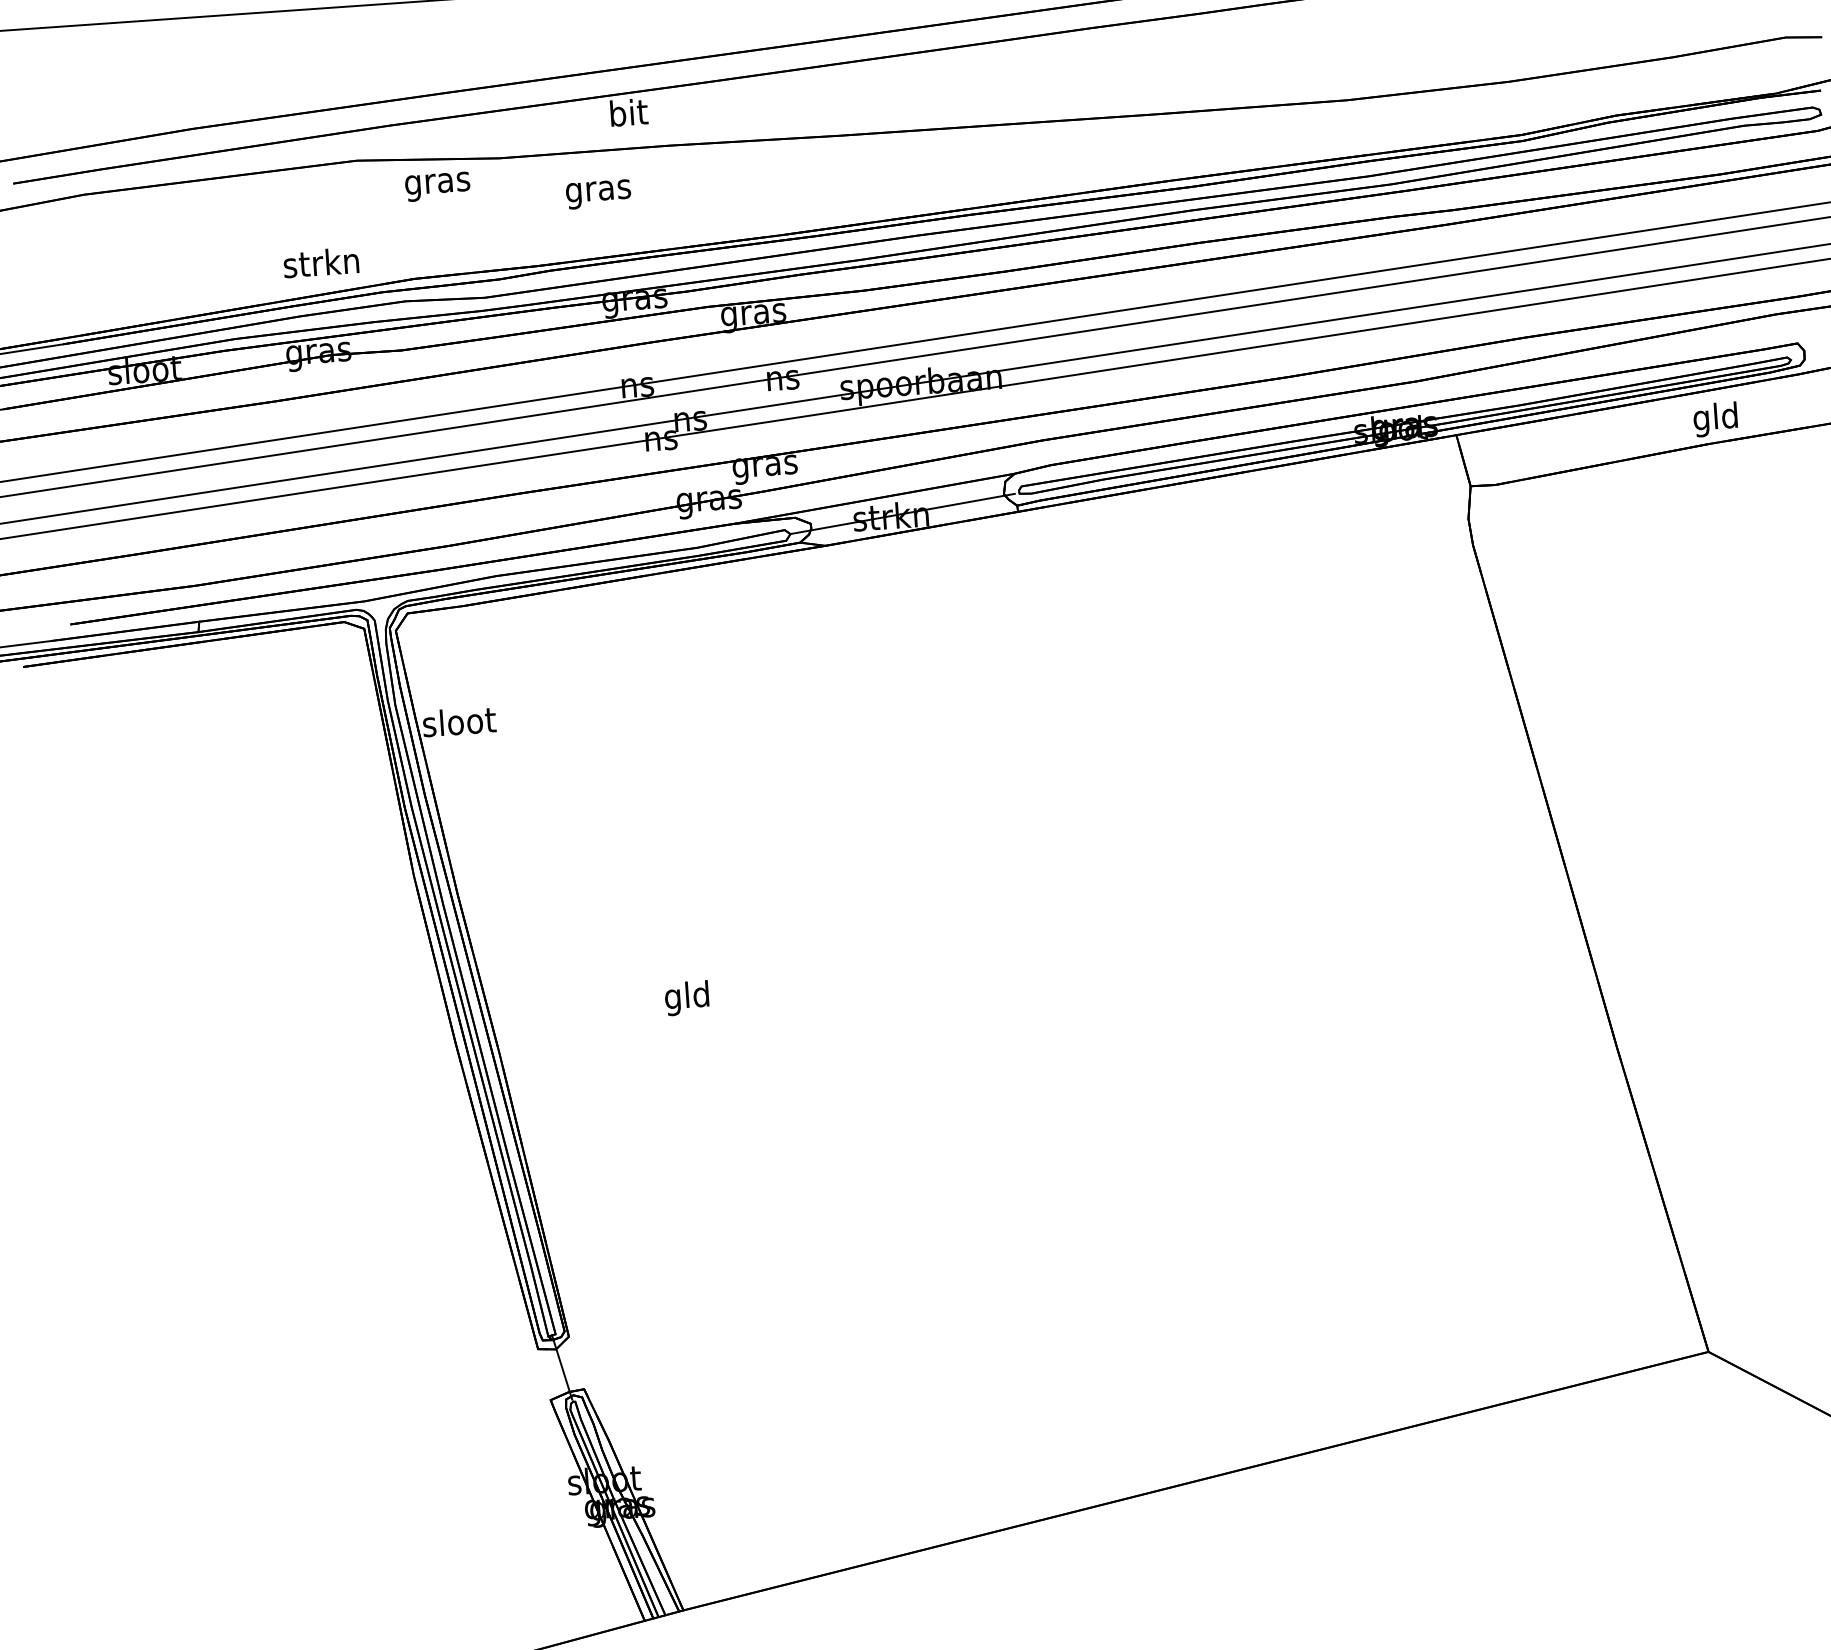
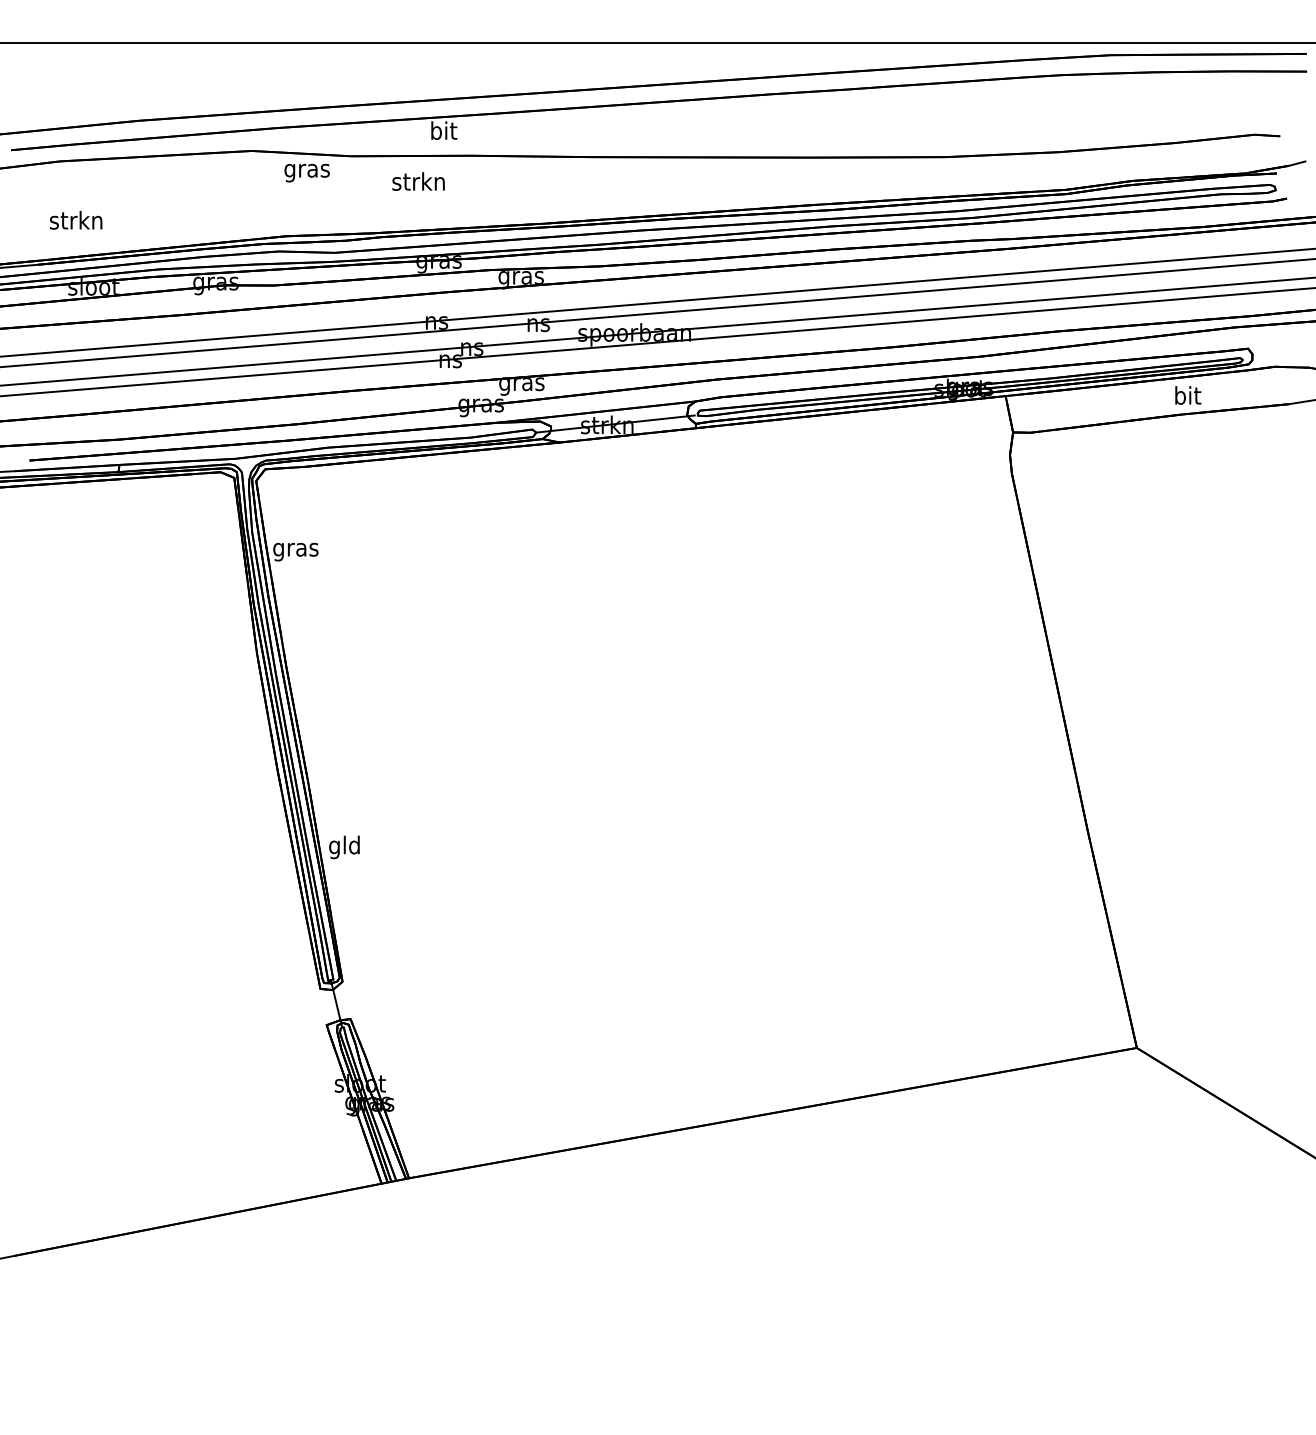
text: (597, 190) -> (418, 183), gras -> strkn
text: (320, 262) -> (75, 220), moved
text: (1714, 419) -> (1186, 397), gld -> bit
text: (458, 724) -> (295, 549), sloot -> gras
text: (687, 998) -> (344, 847), moved

